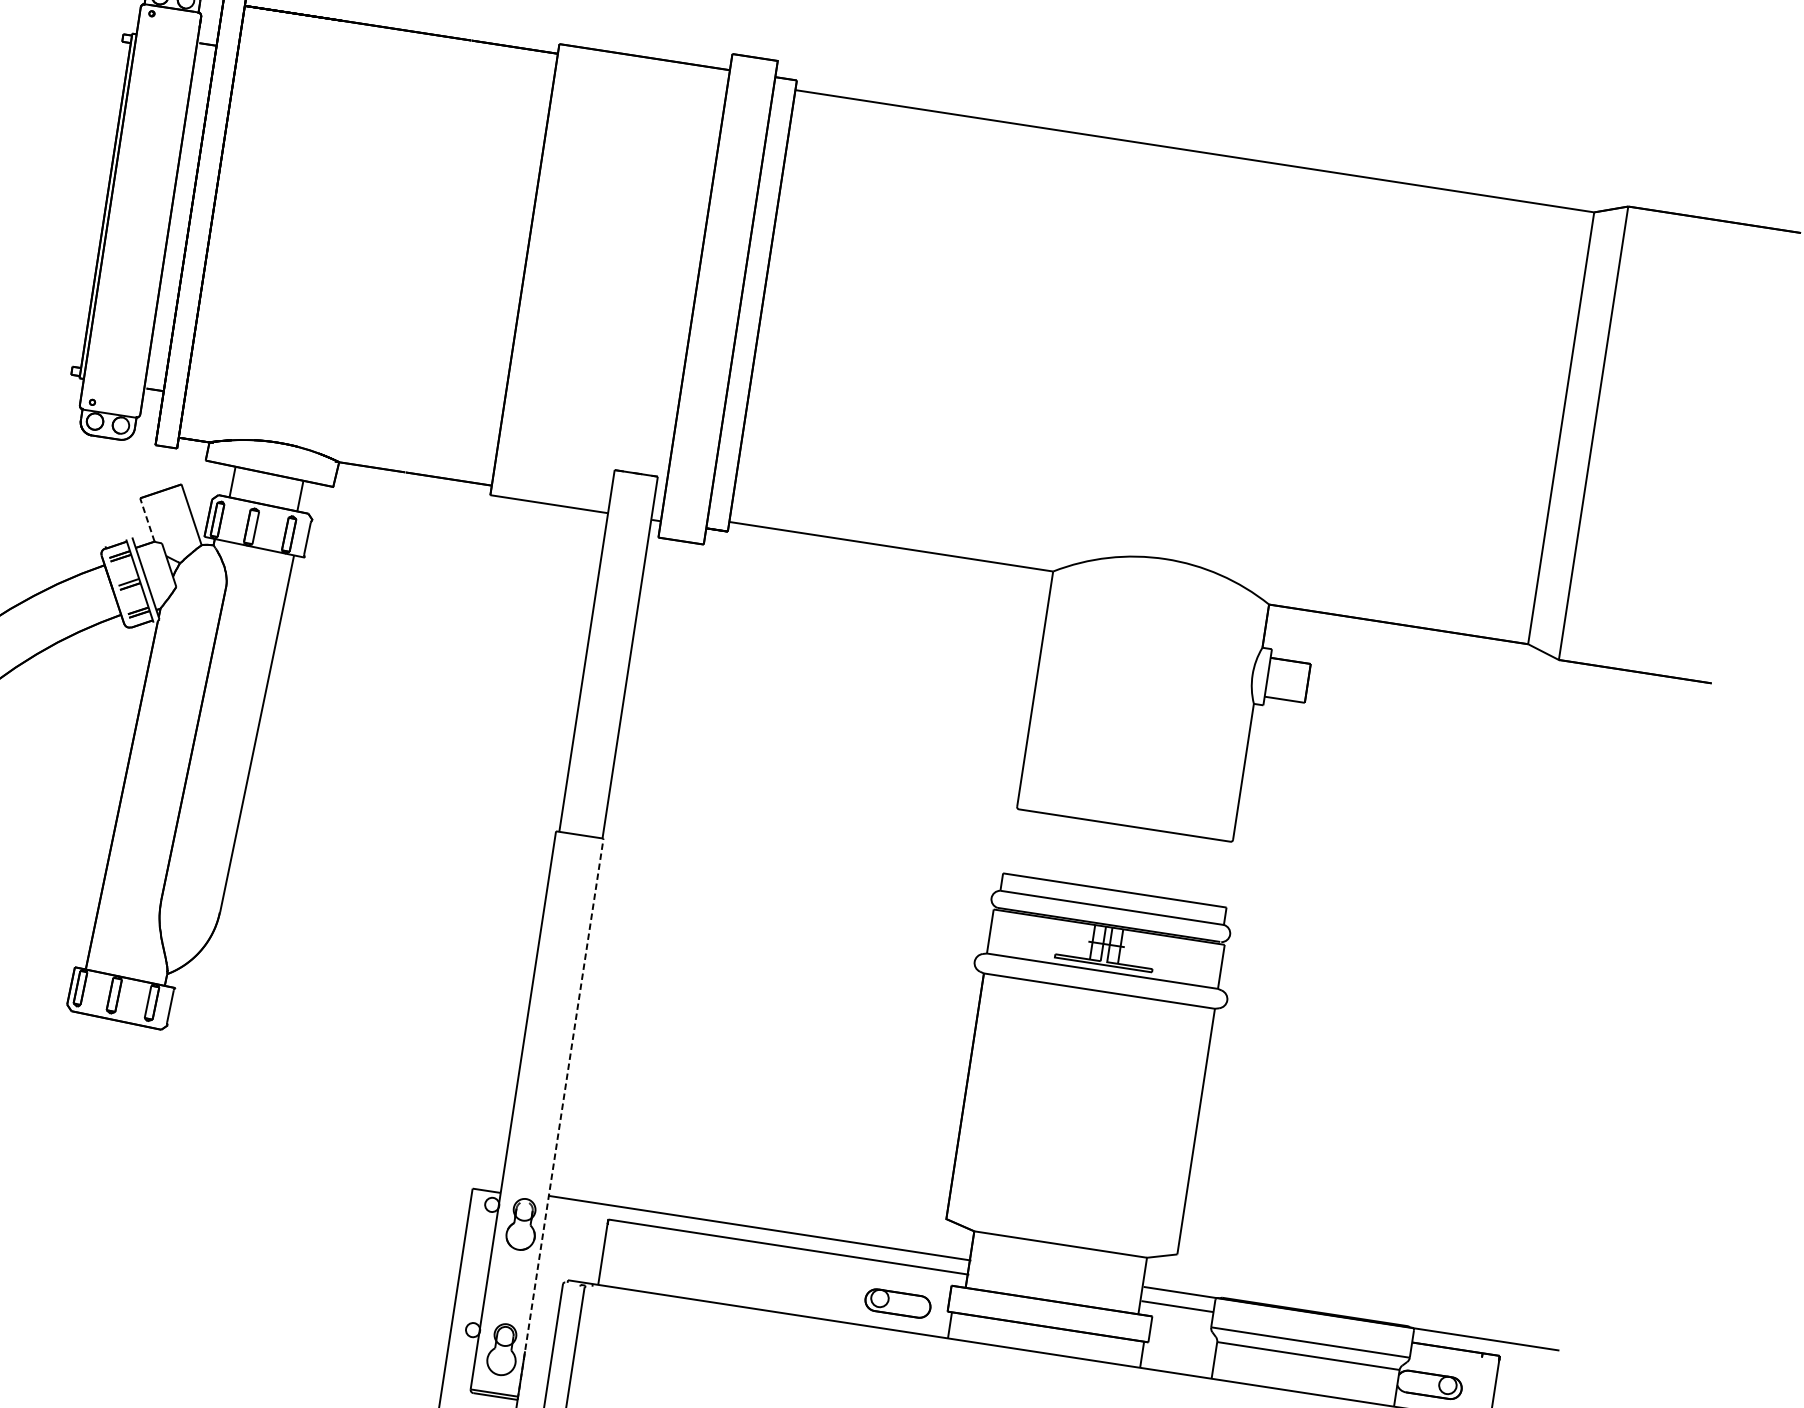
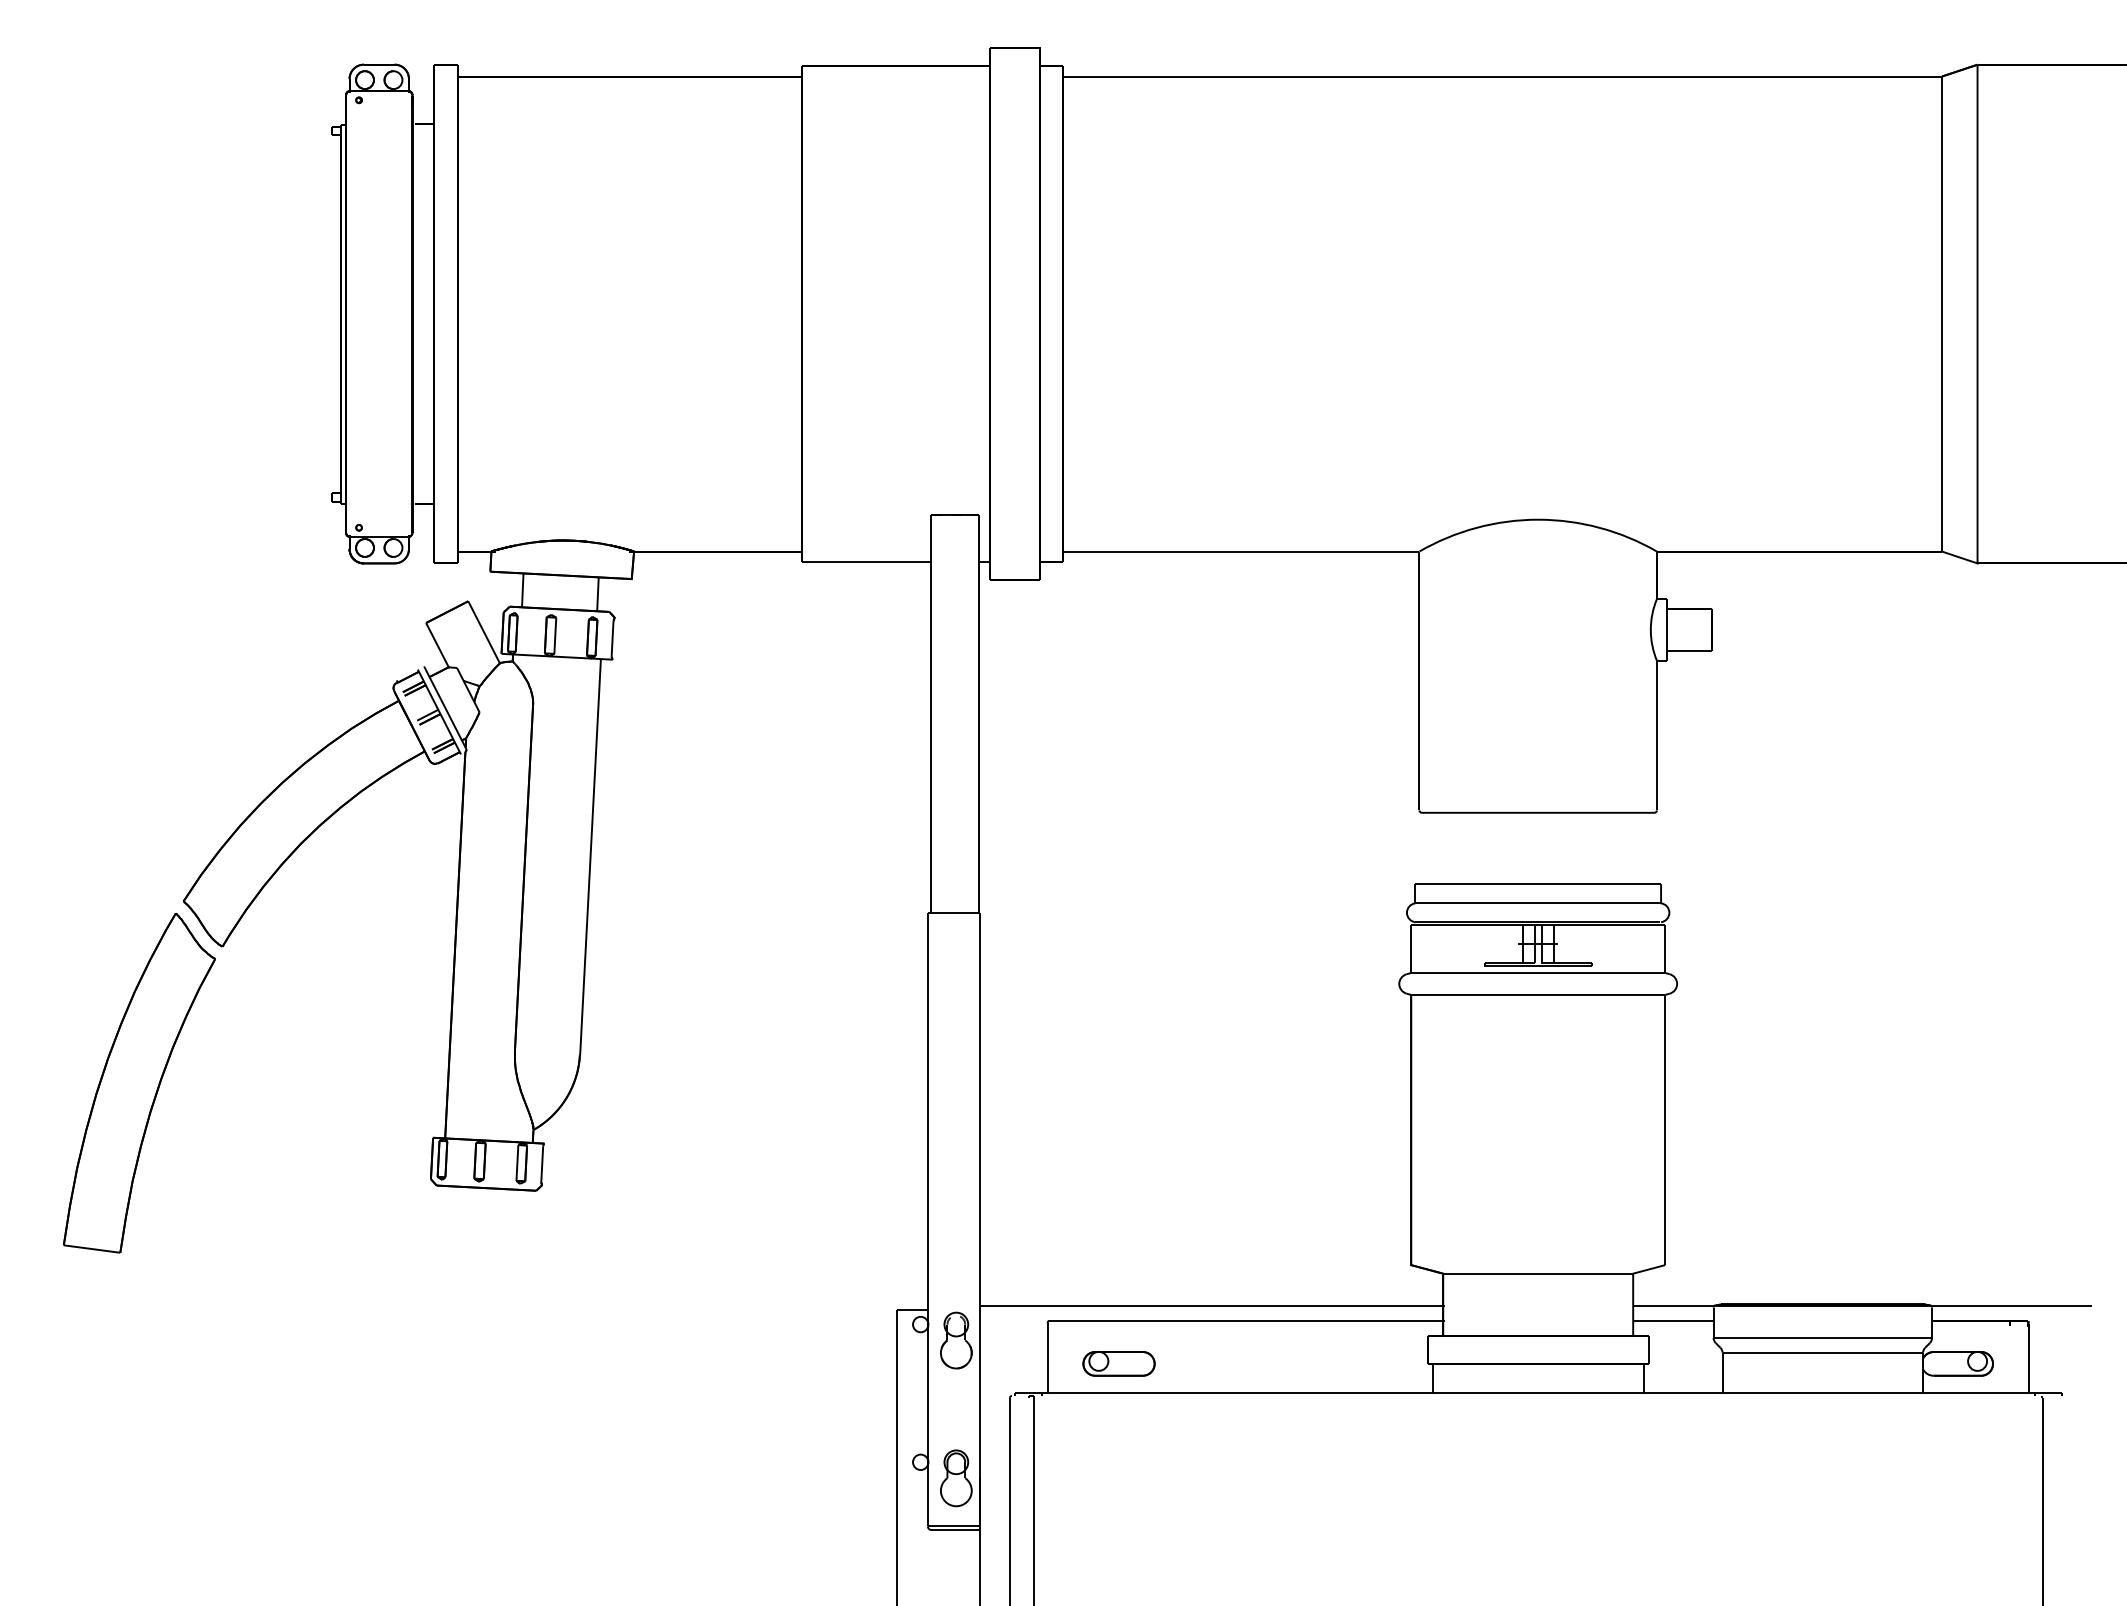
line: (147, 520) -> (437, 645), dashed -> solid
line: (560, 1119) -> (980, 1221), dashed -> solid
part: (897, 1303) -> (1118, 1363), moved

